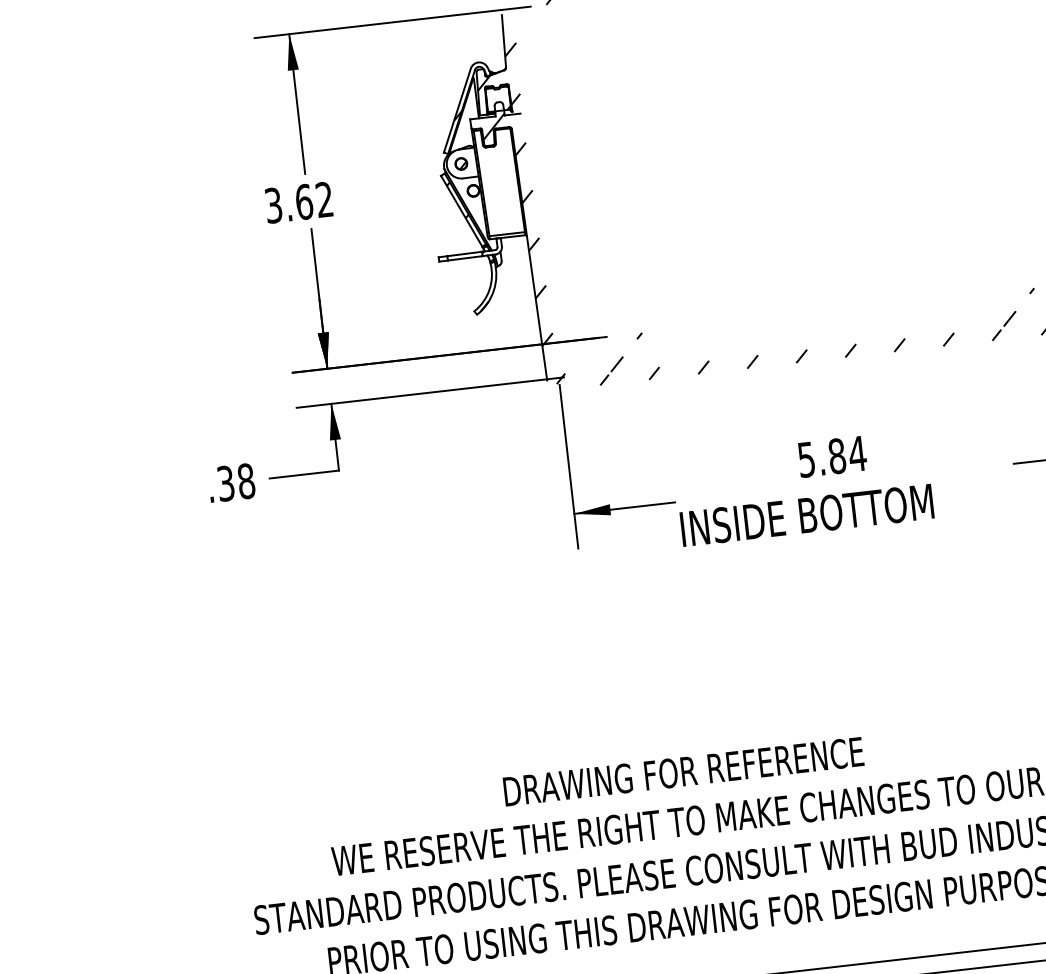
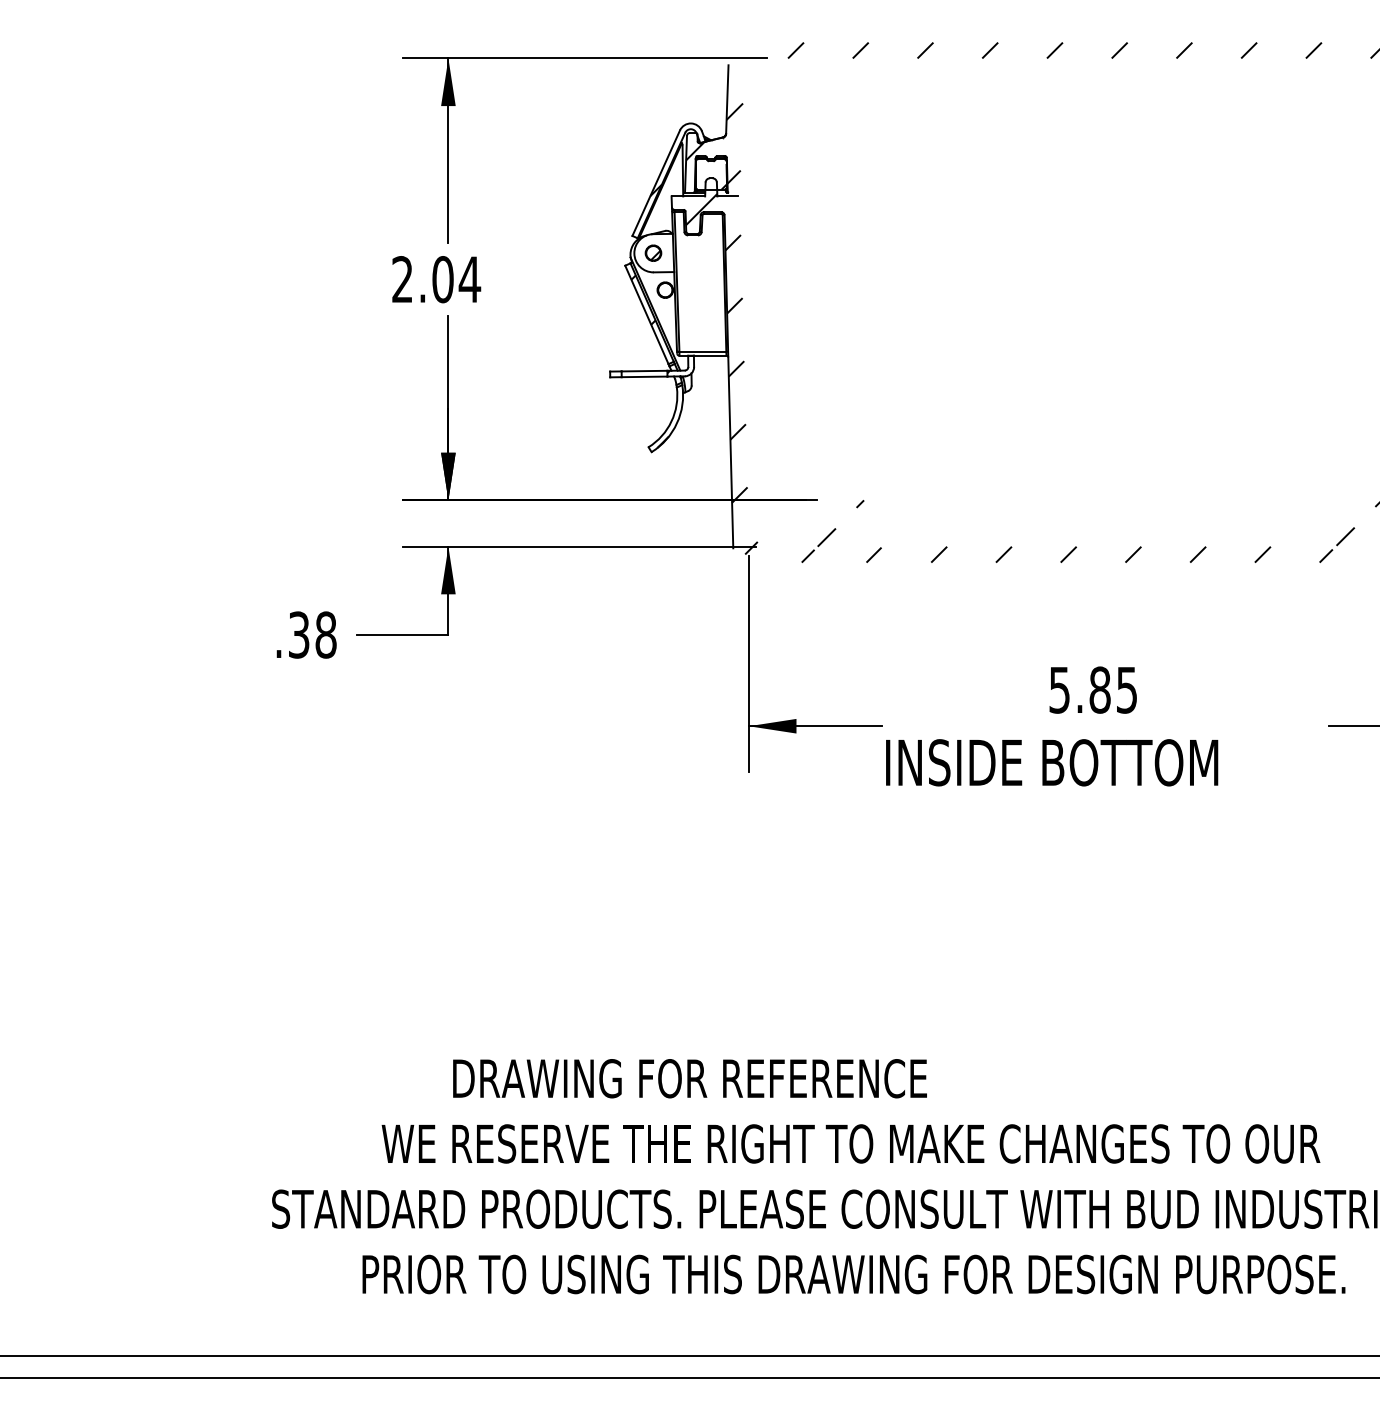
text: (299, 202) -> (436, 279), 3.62 -> 2.04
text: (857, 454) -> (1126, 690), 5.84 -> 5.85
text: (683, 771) -> (689, 1078), moved

